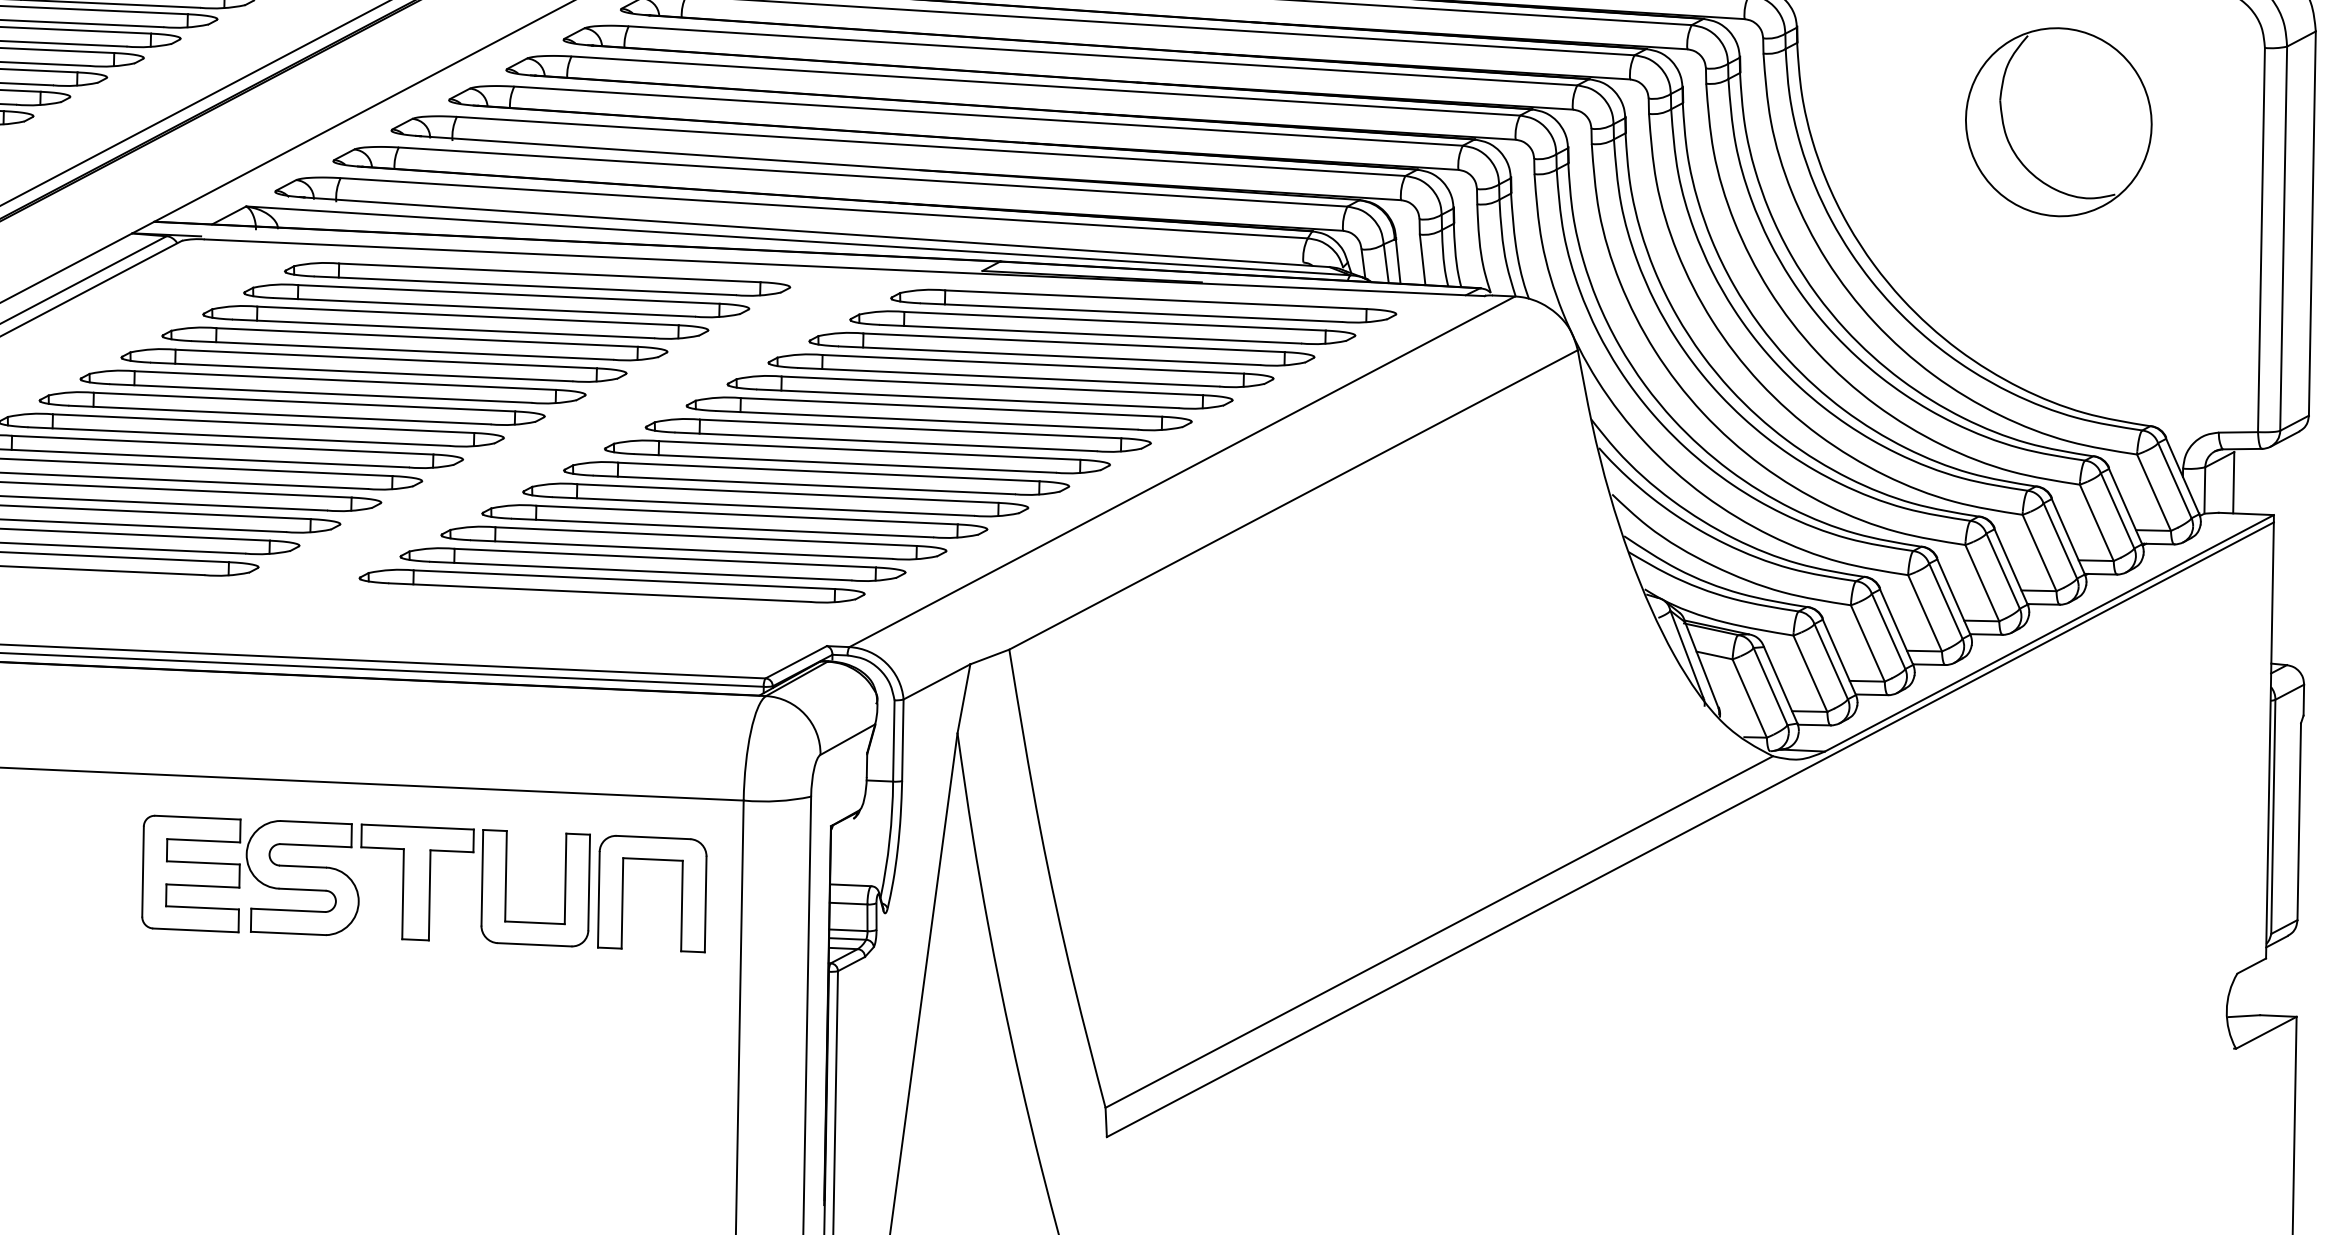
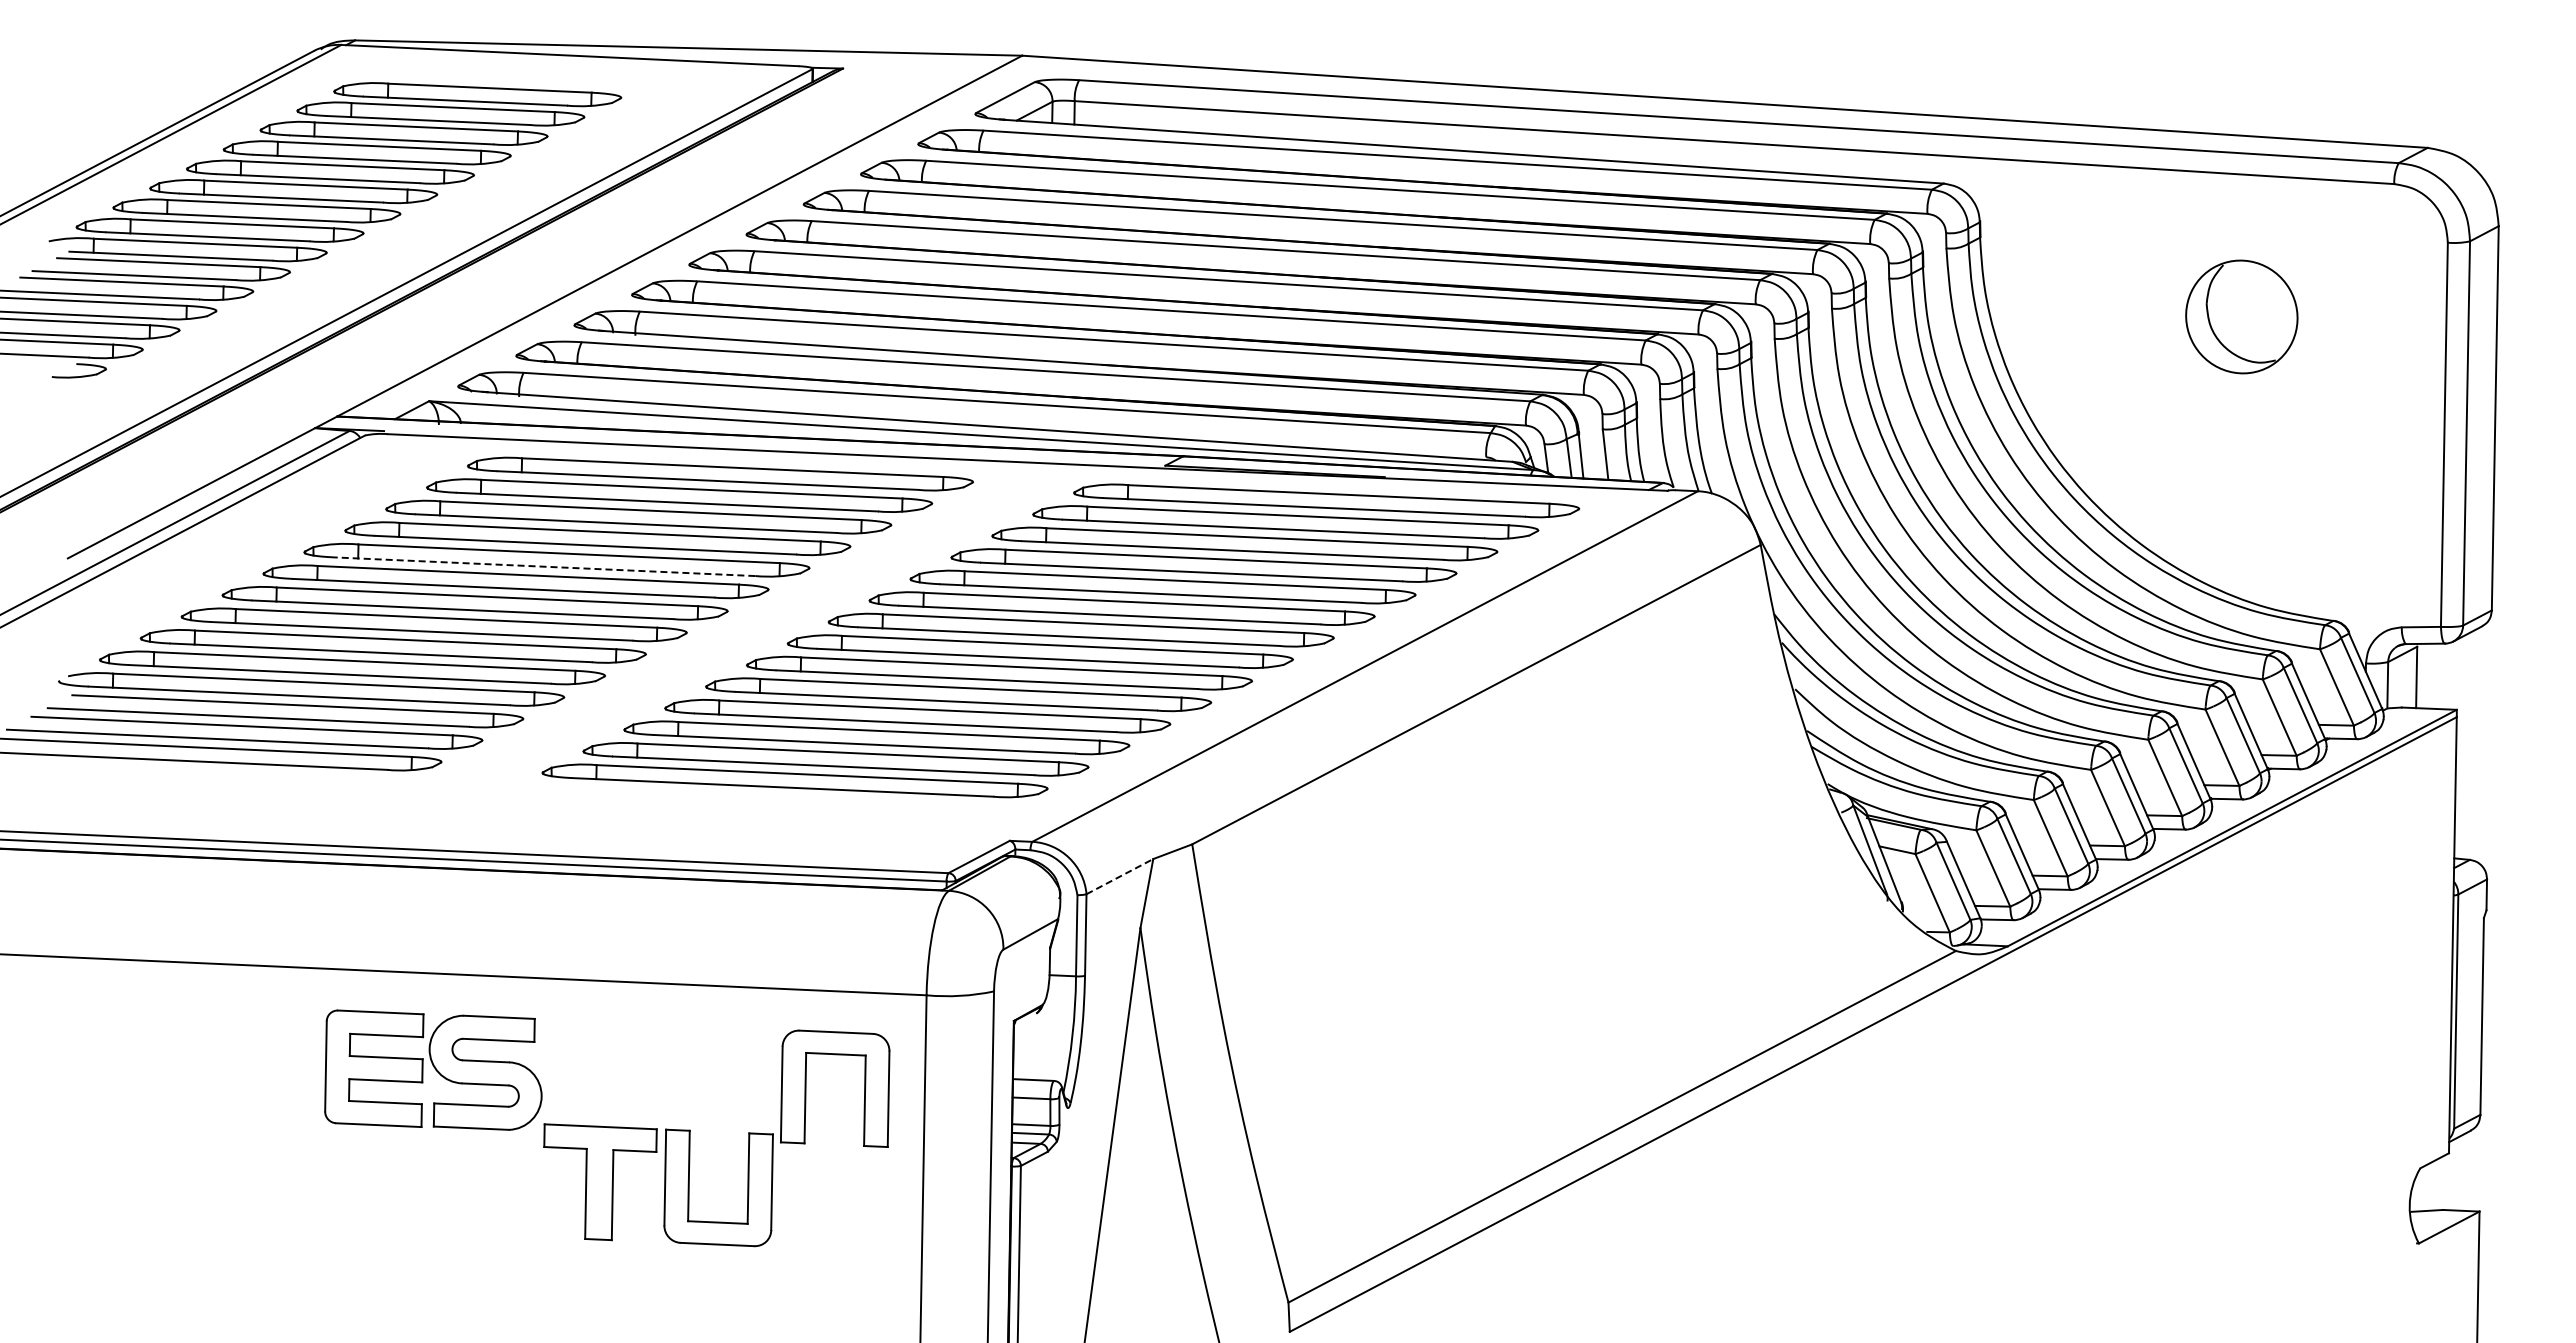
part: (2058, 121) -> (2241, 316), size x0.6
line: (361, 371) -> (544, 566), solid -> dashed
line: (936, 681) -> (1119, 876), solid -> dashed
part: (475, 885) -> (658, 1185), moved

